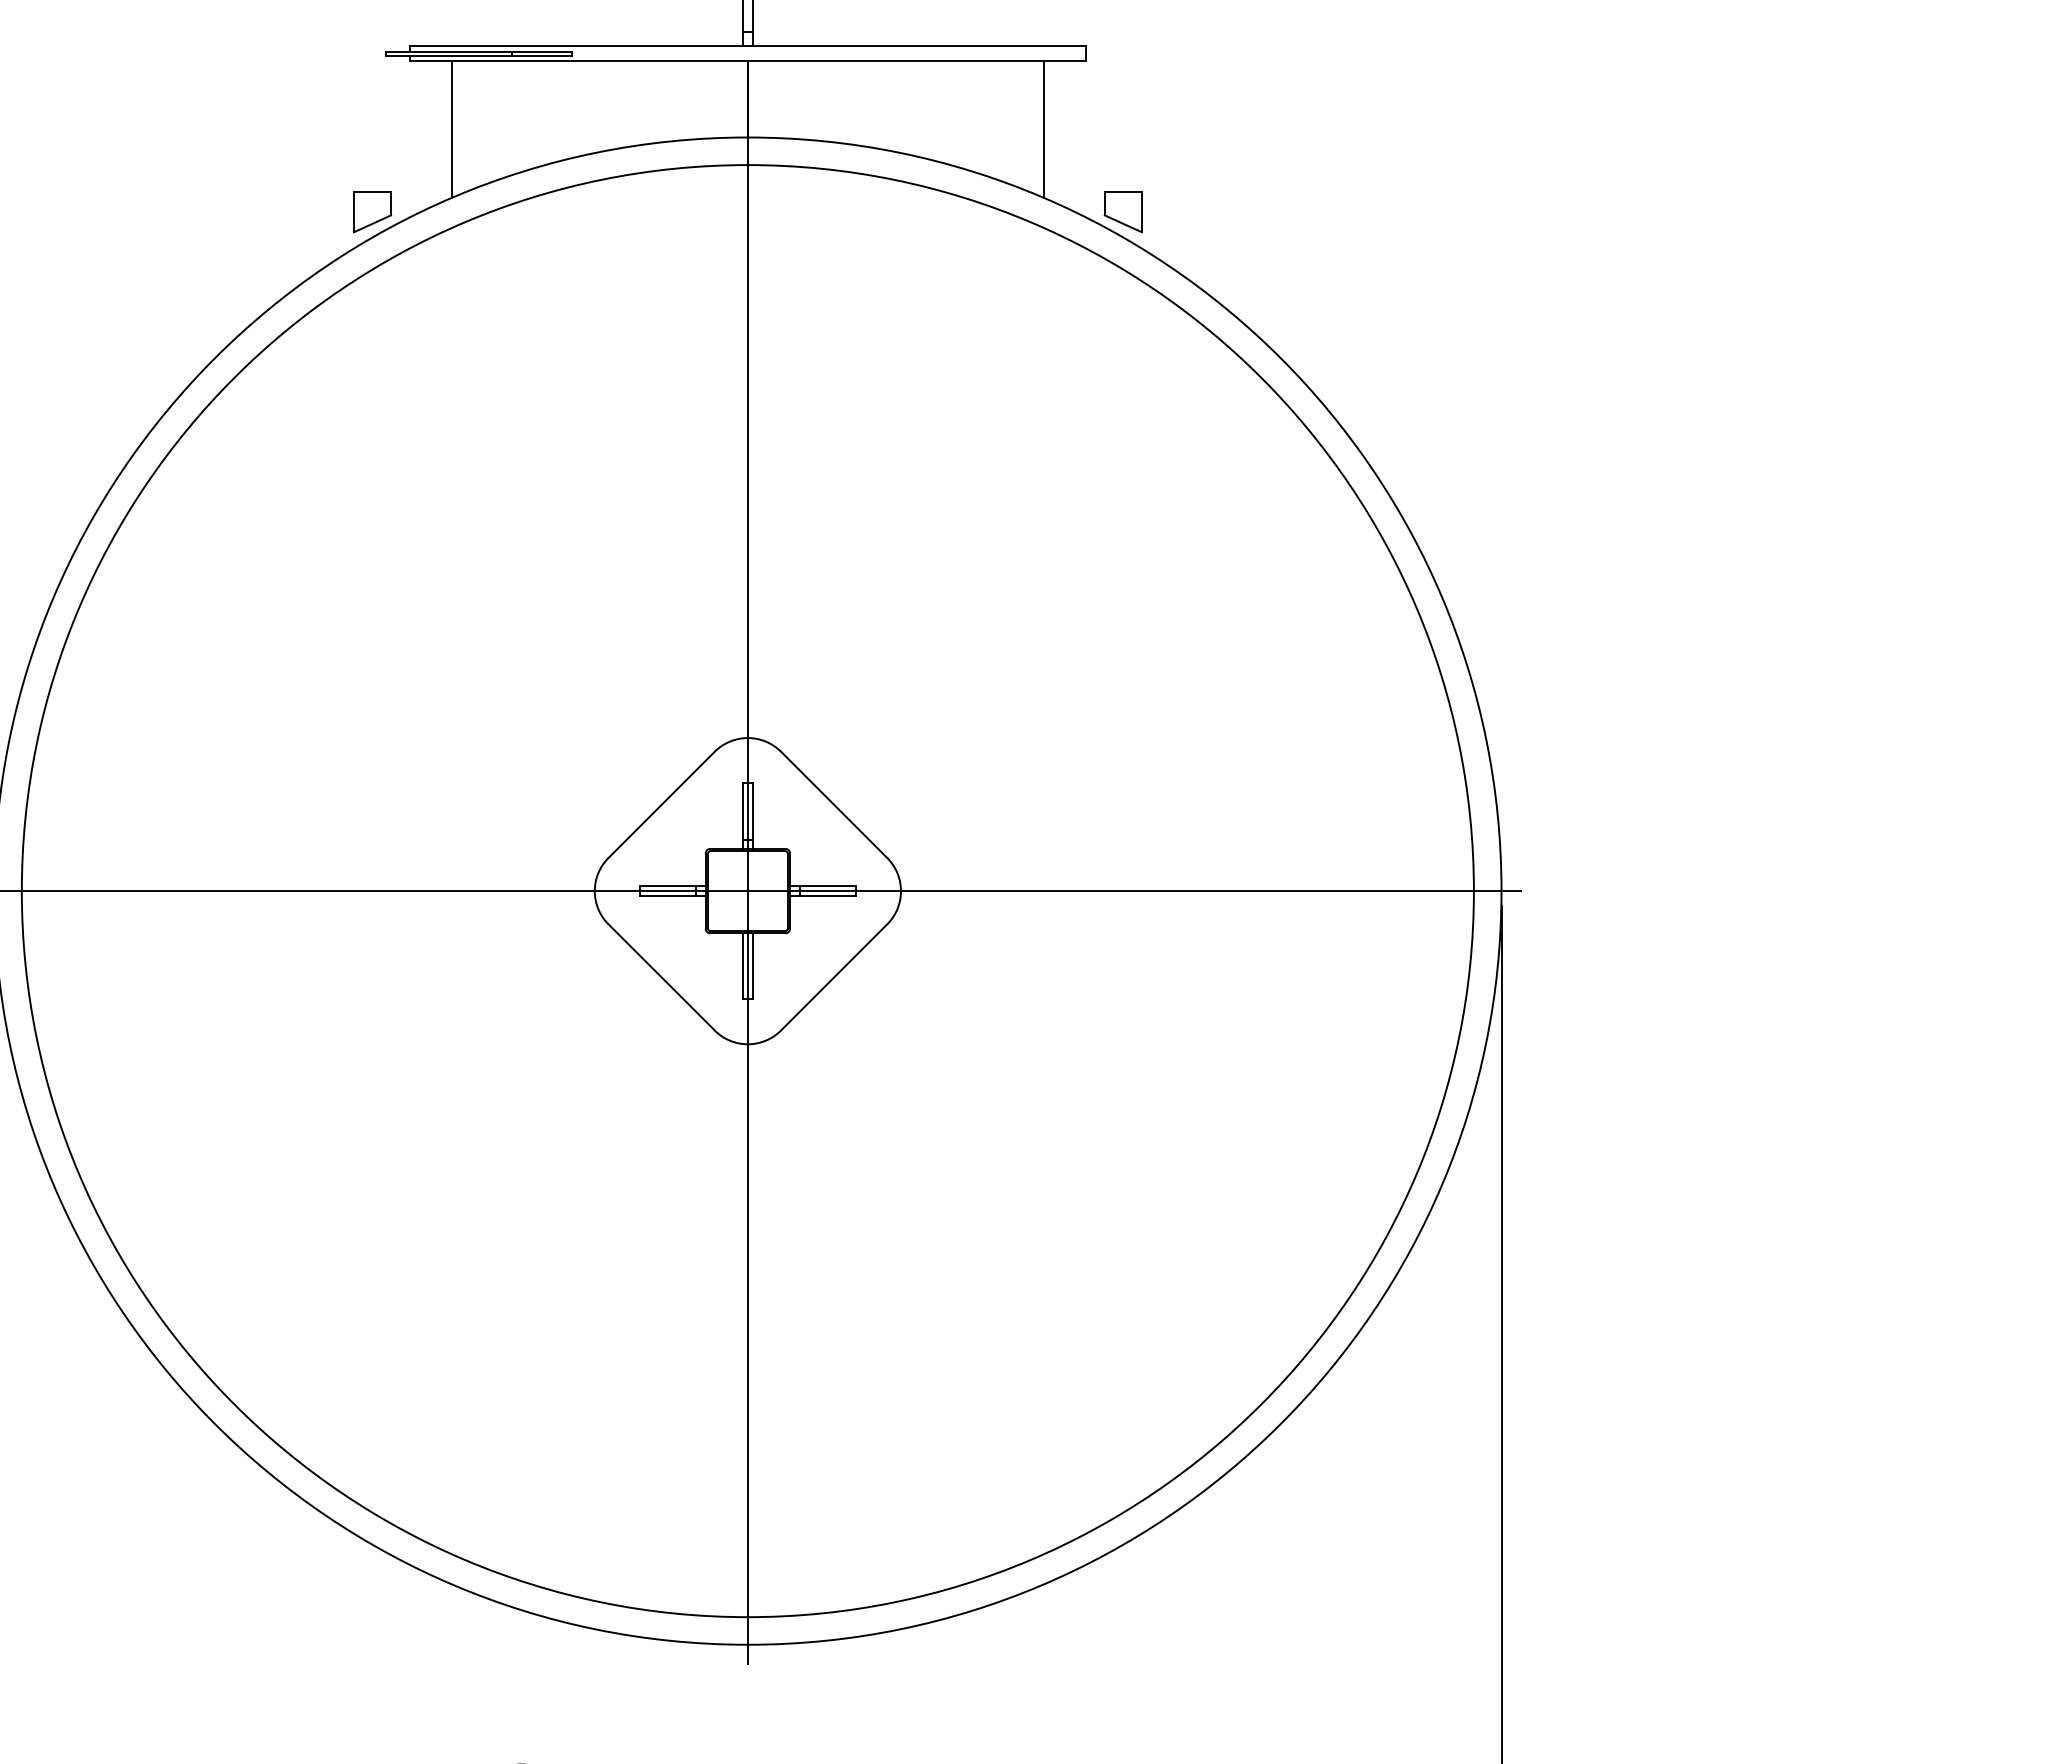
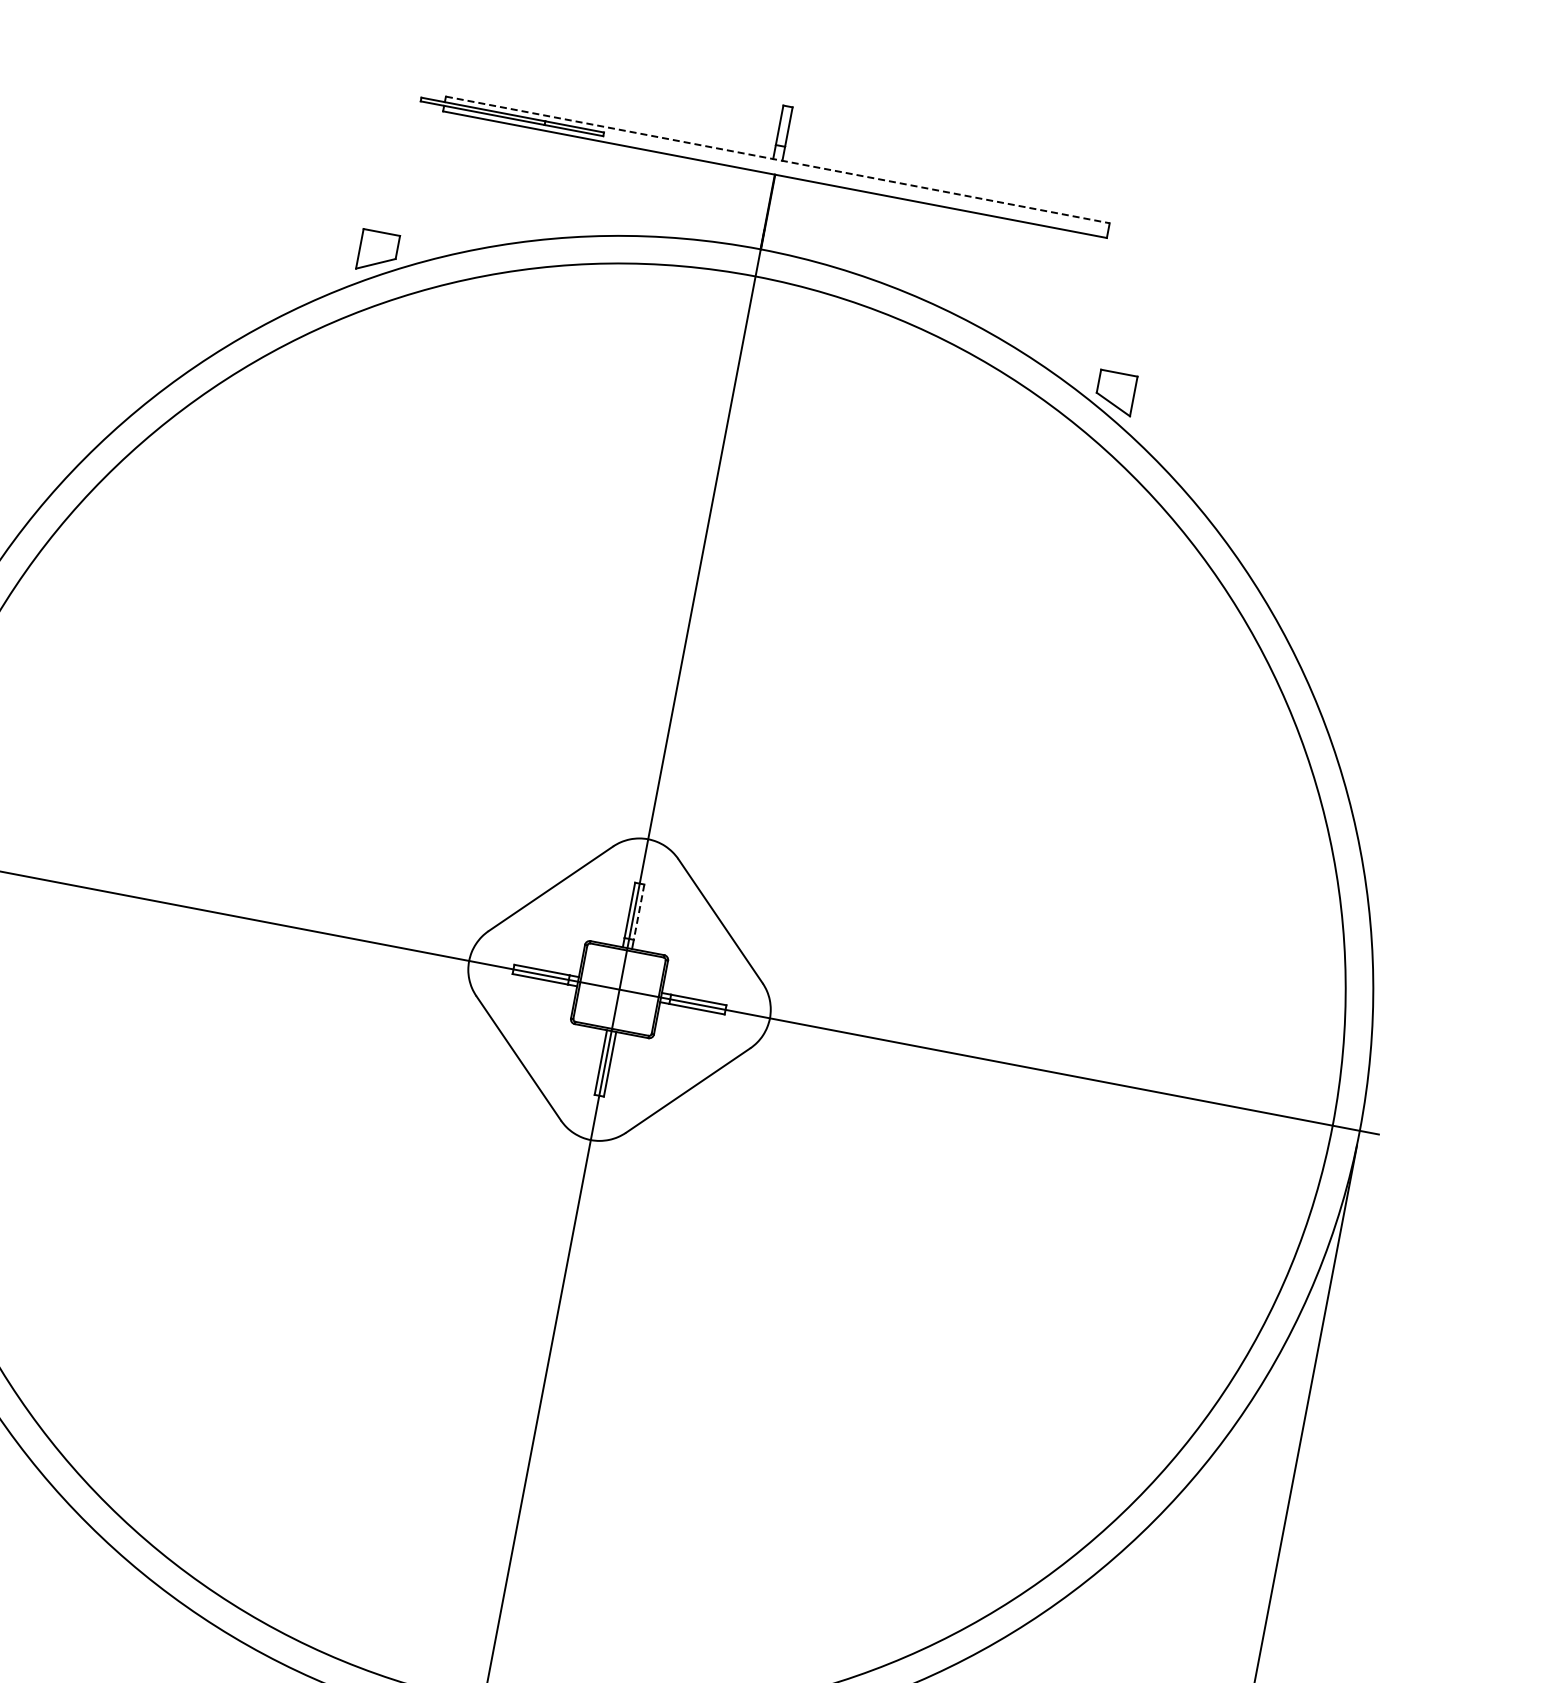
line: (747, 46) -> (777, 159), solid -> dashed
line: (452, 129) -> (472, 186), removed
line: (1043, 129) -> (1052, 296), removed
line: (752, 811) -> (639, 912), solid -> dashed

